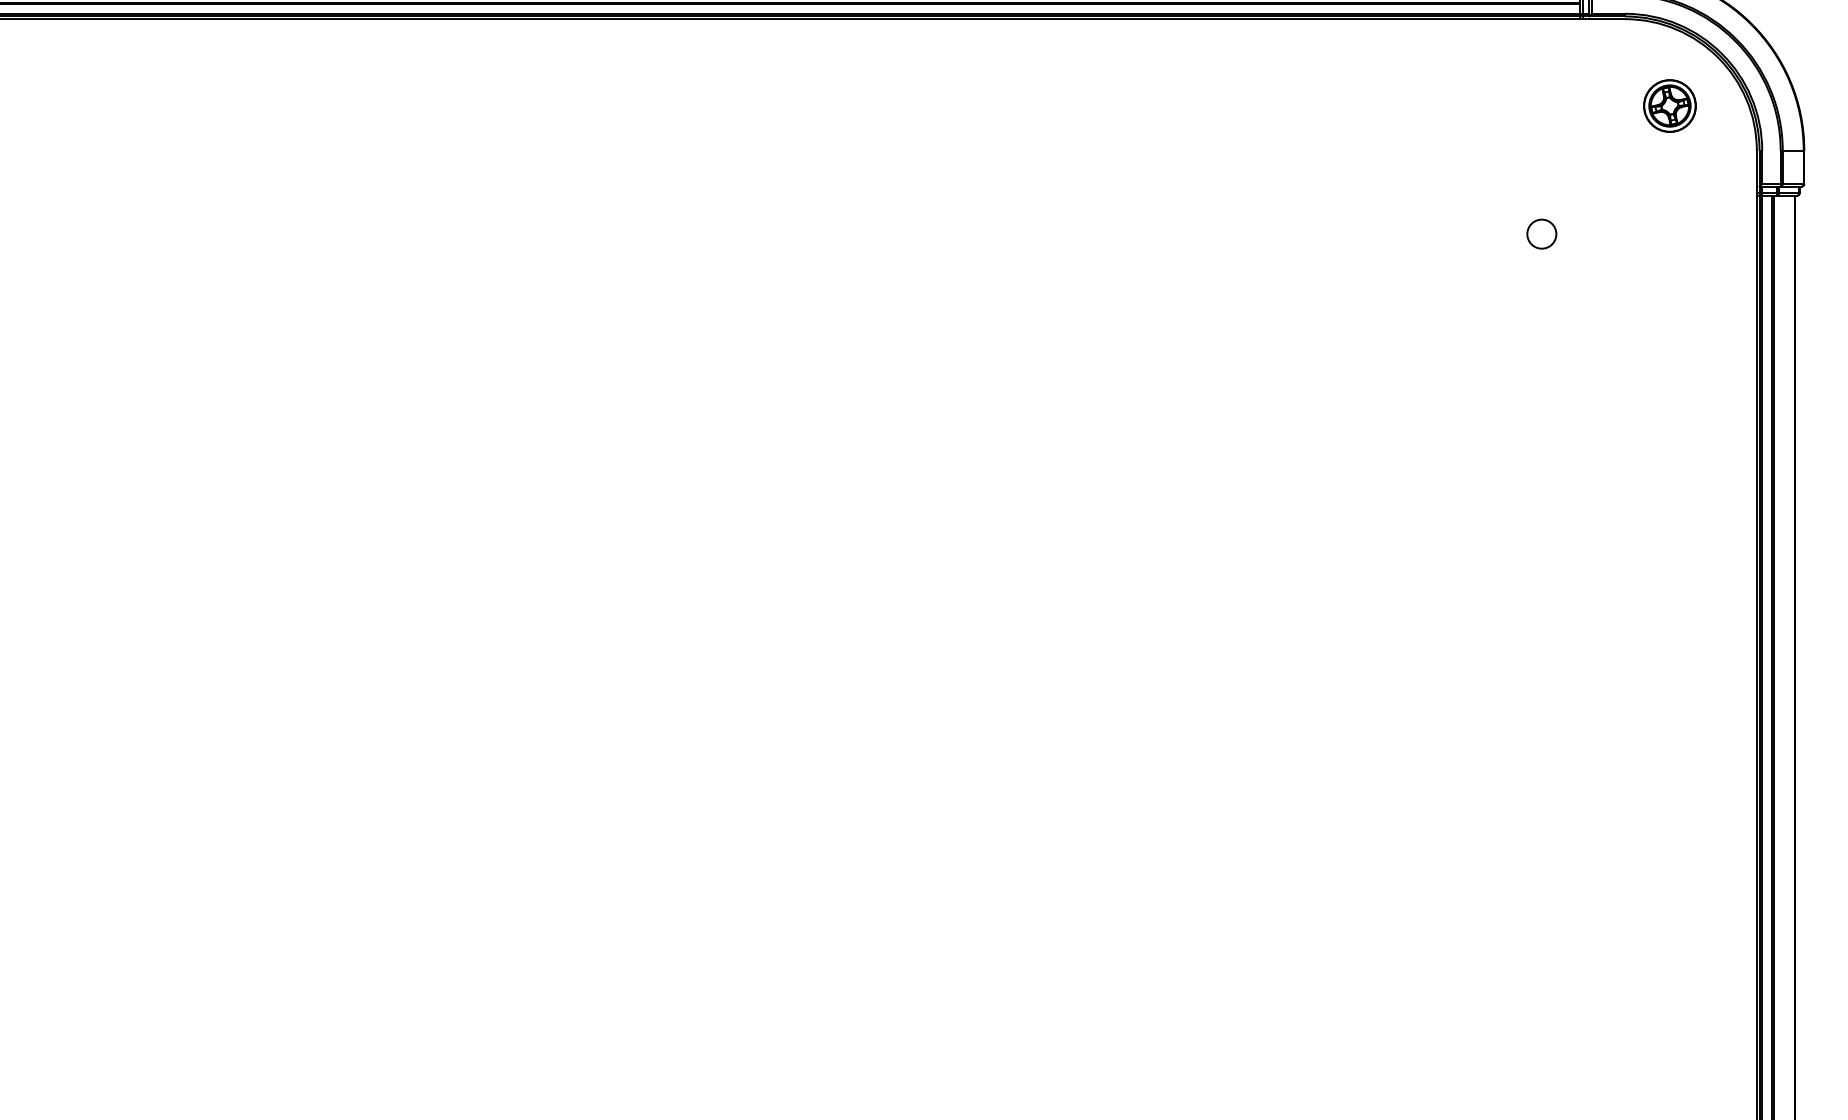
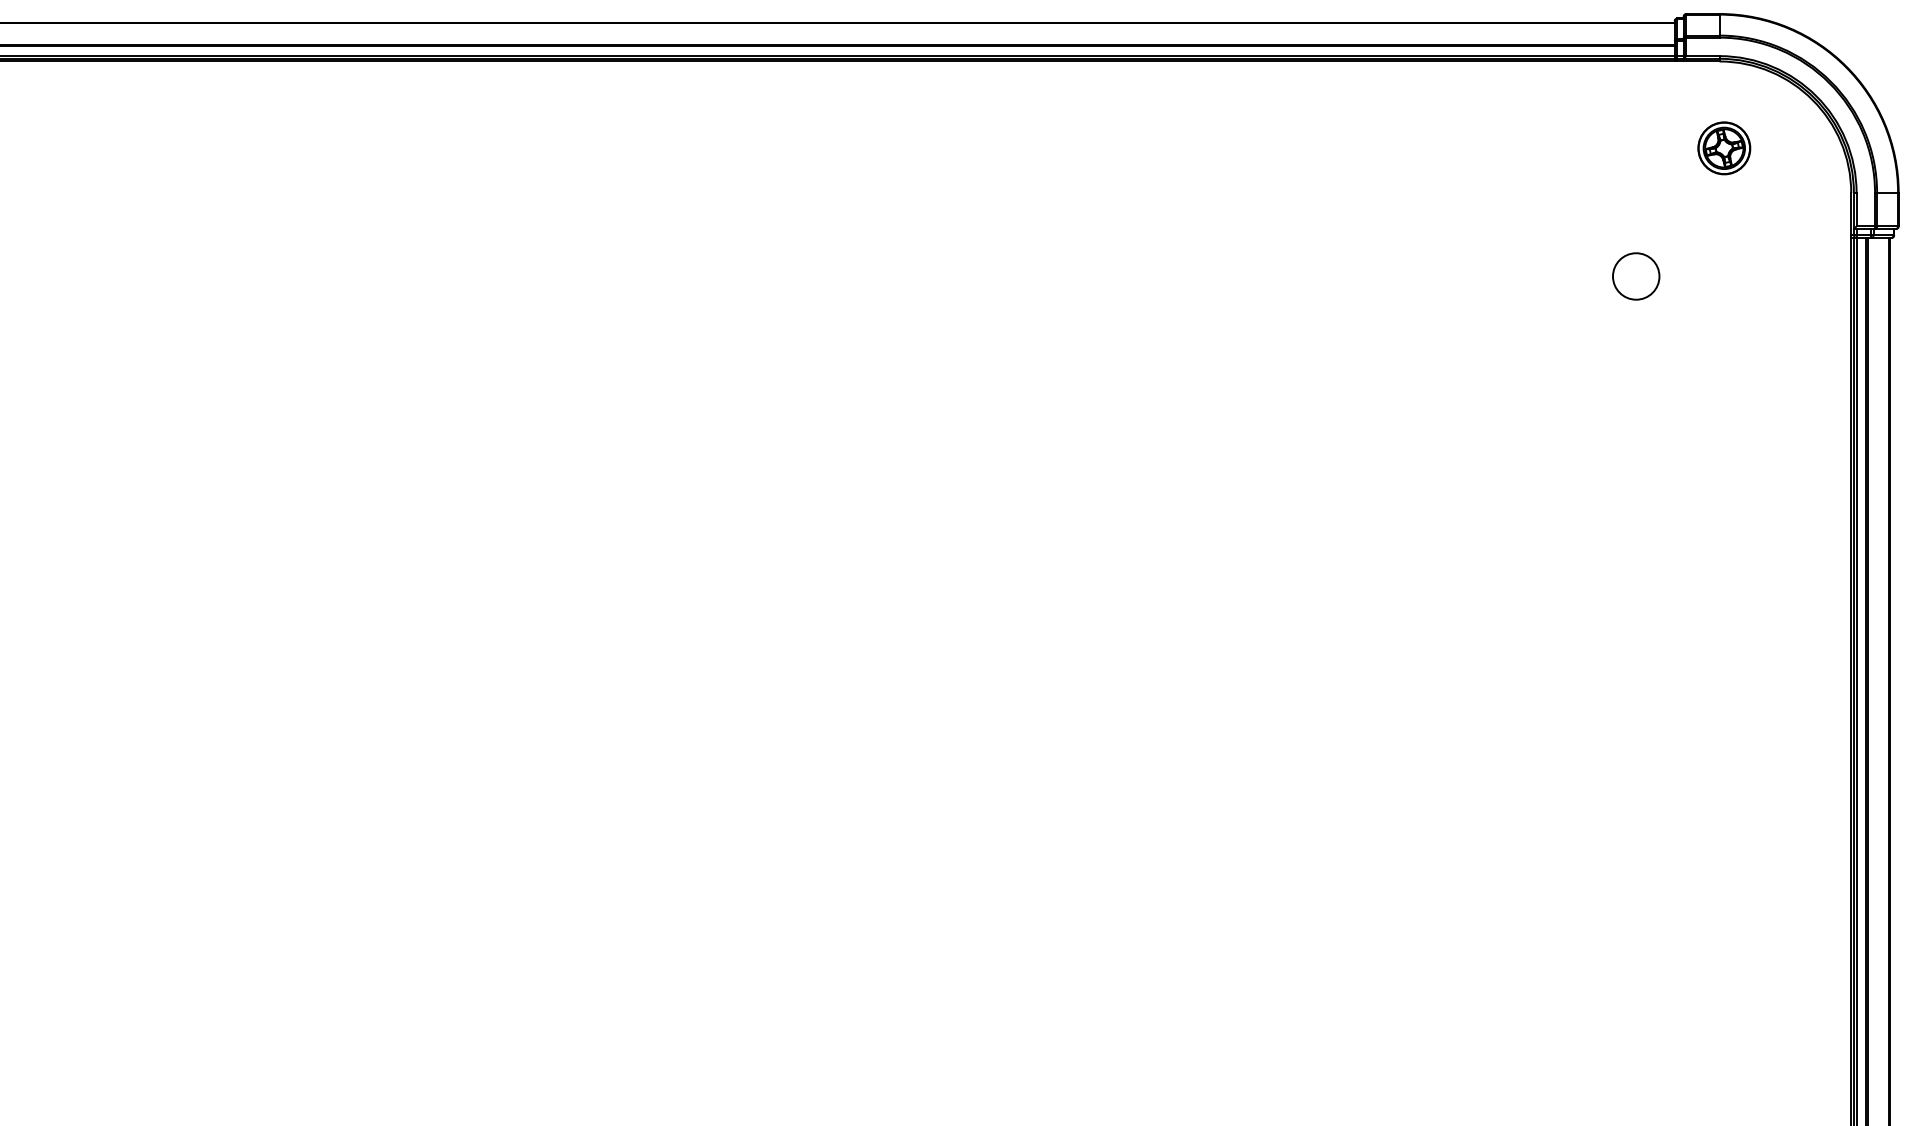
part: (1670, 106) -> (1724, 148), moved
circle: (1541, 234) -> (1635, 276), size x1.6

